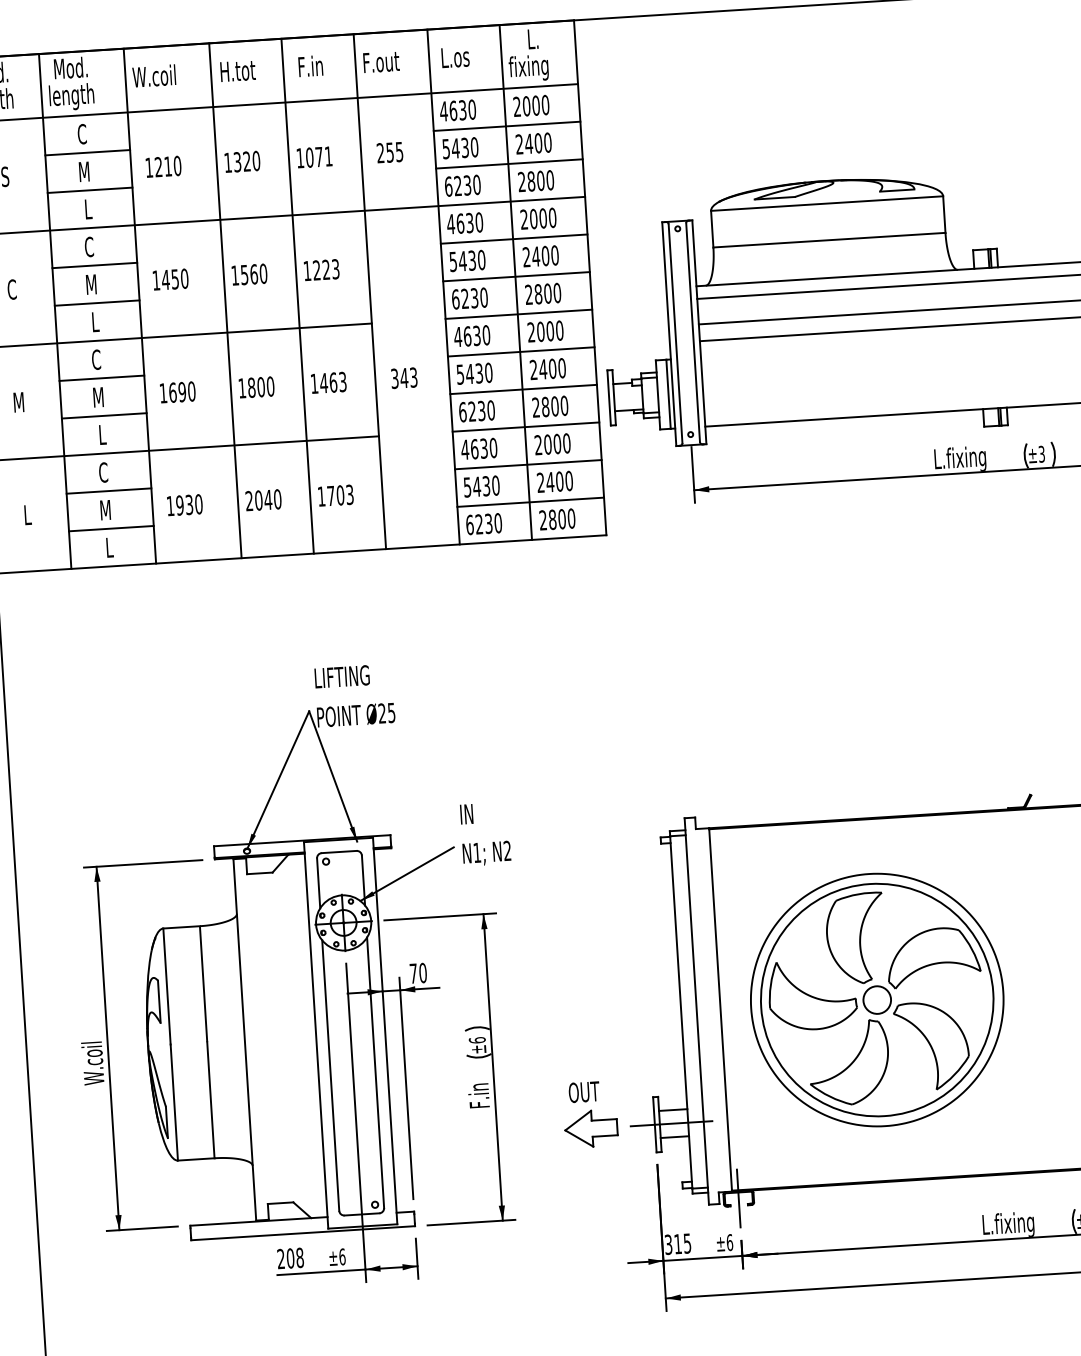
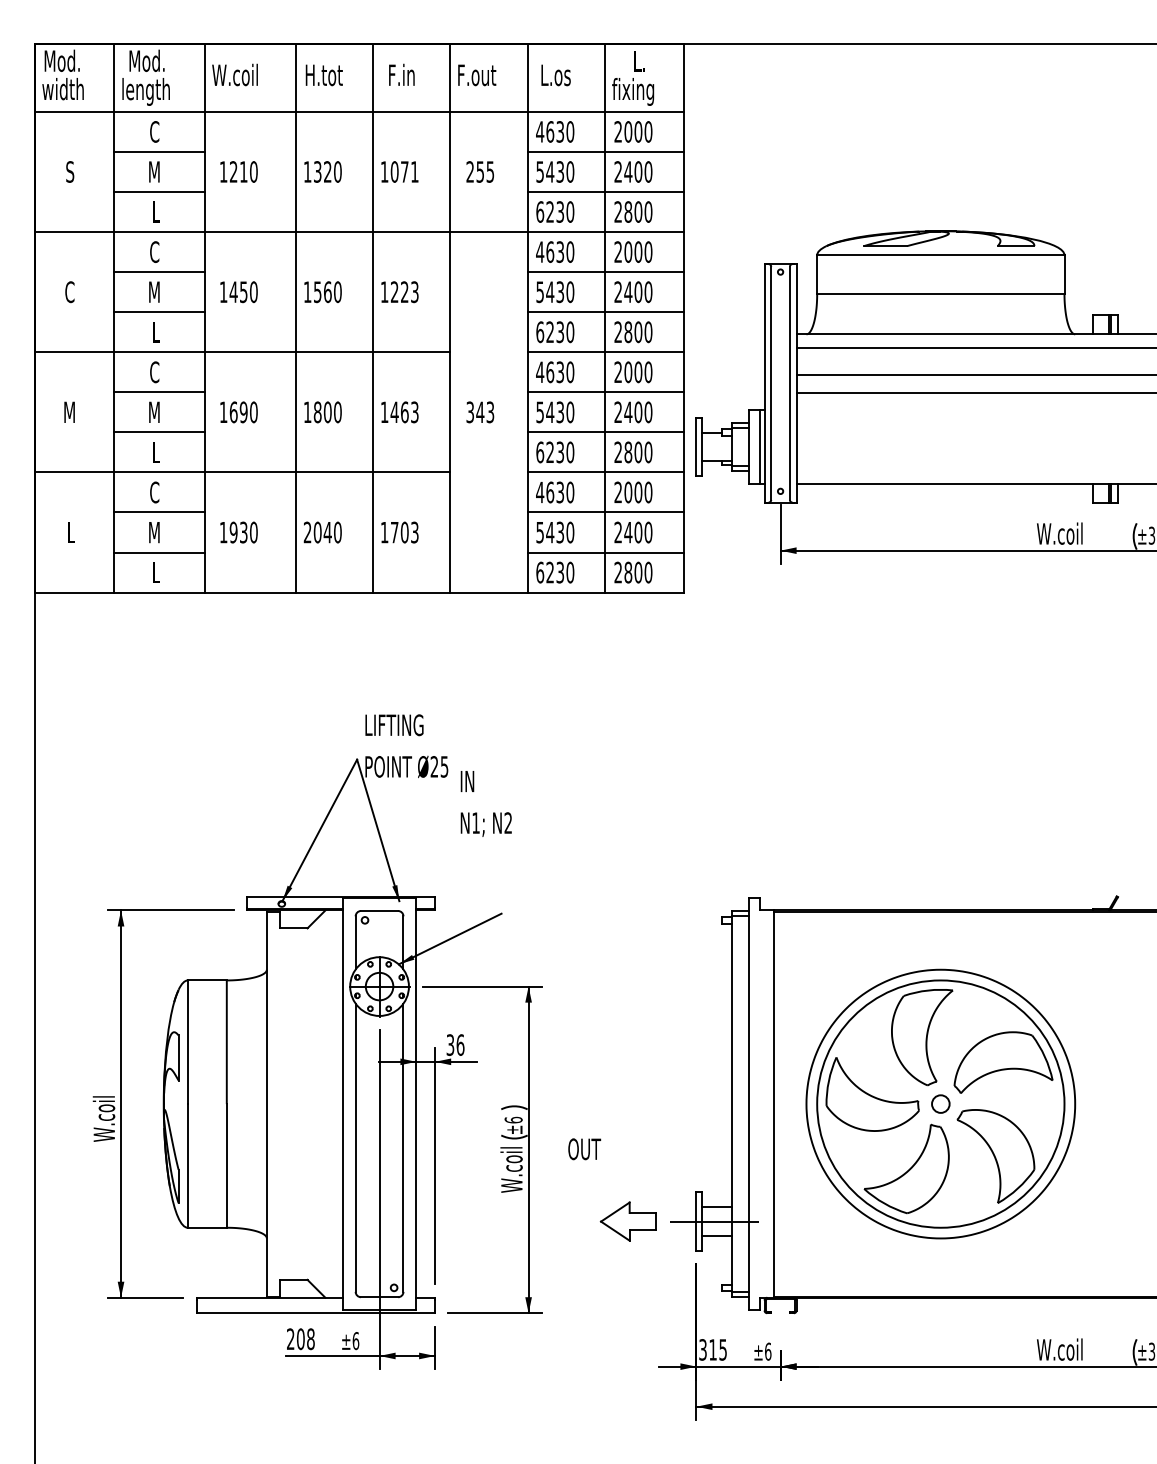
text: (959, 459) -> (1064, 535), L.fixing -> W.coil
text: (484, 833) -> (485, 803), moved
text: (418, 972) -> (455, 1044), 70 -> 36
circle: (876, 999) -> (940, 1103), size x0.6
text: (478, 1086) -> (511, 1169), F.in -> W.coil
text: (584, 1092) -> (584, 1149), moved
line: (738, 1198) -> (780, 1305), removed
text: (1007, 1224) -> (1064, 1351), L.fixing -> W.coil

